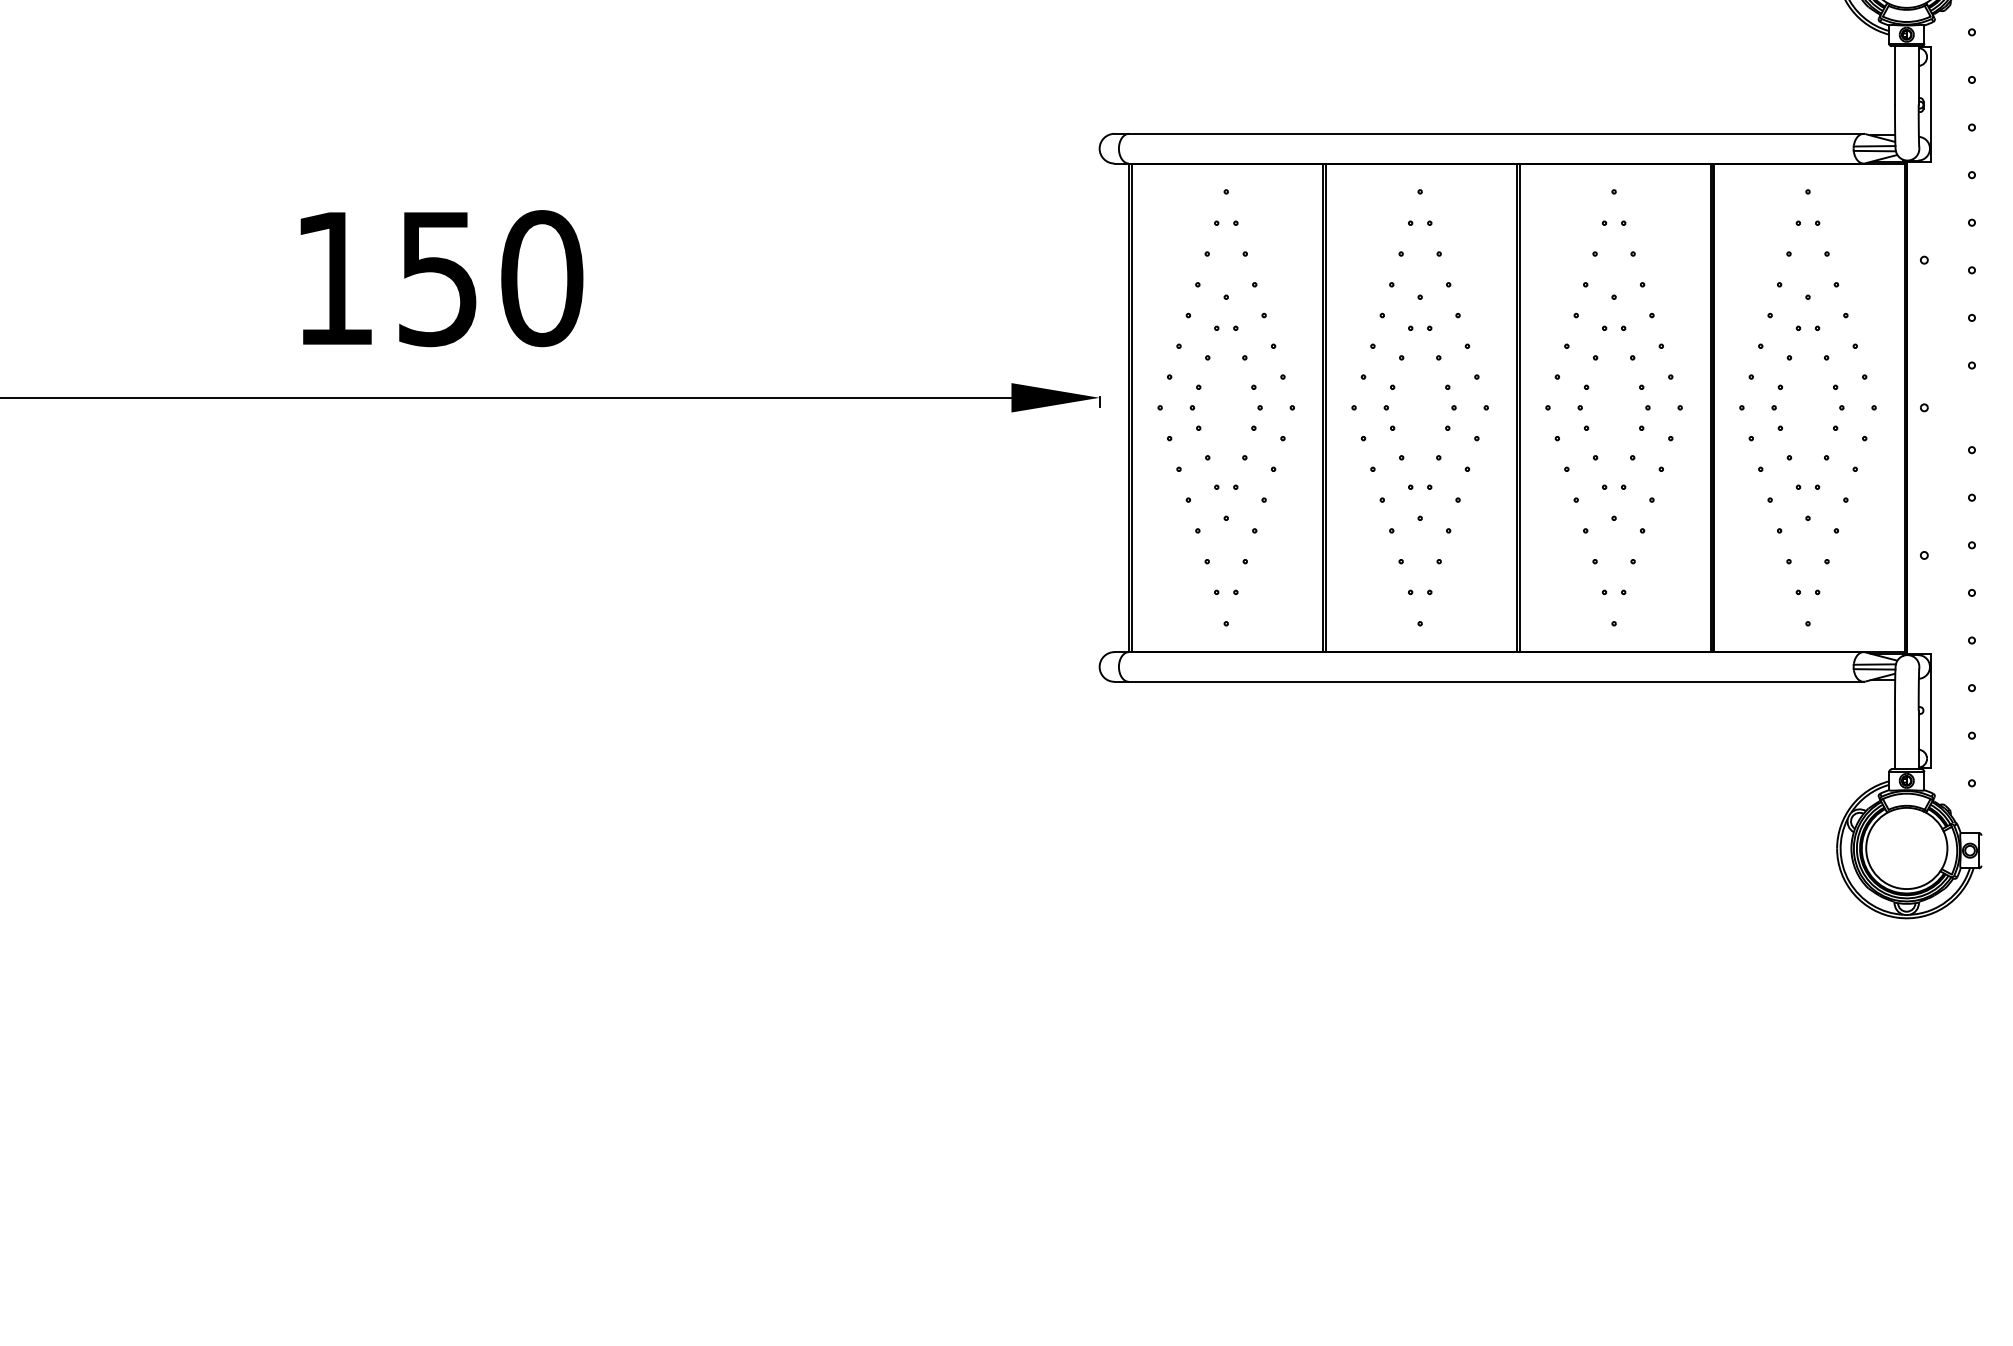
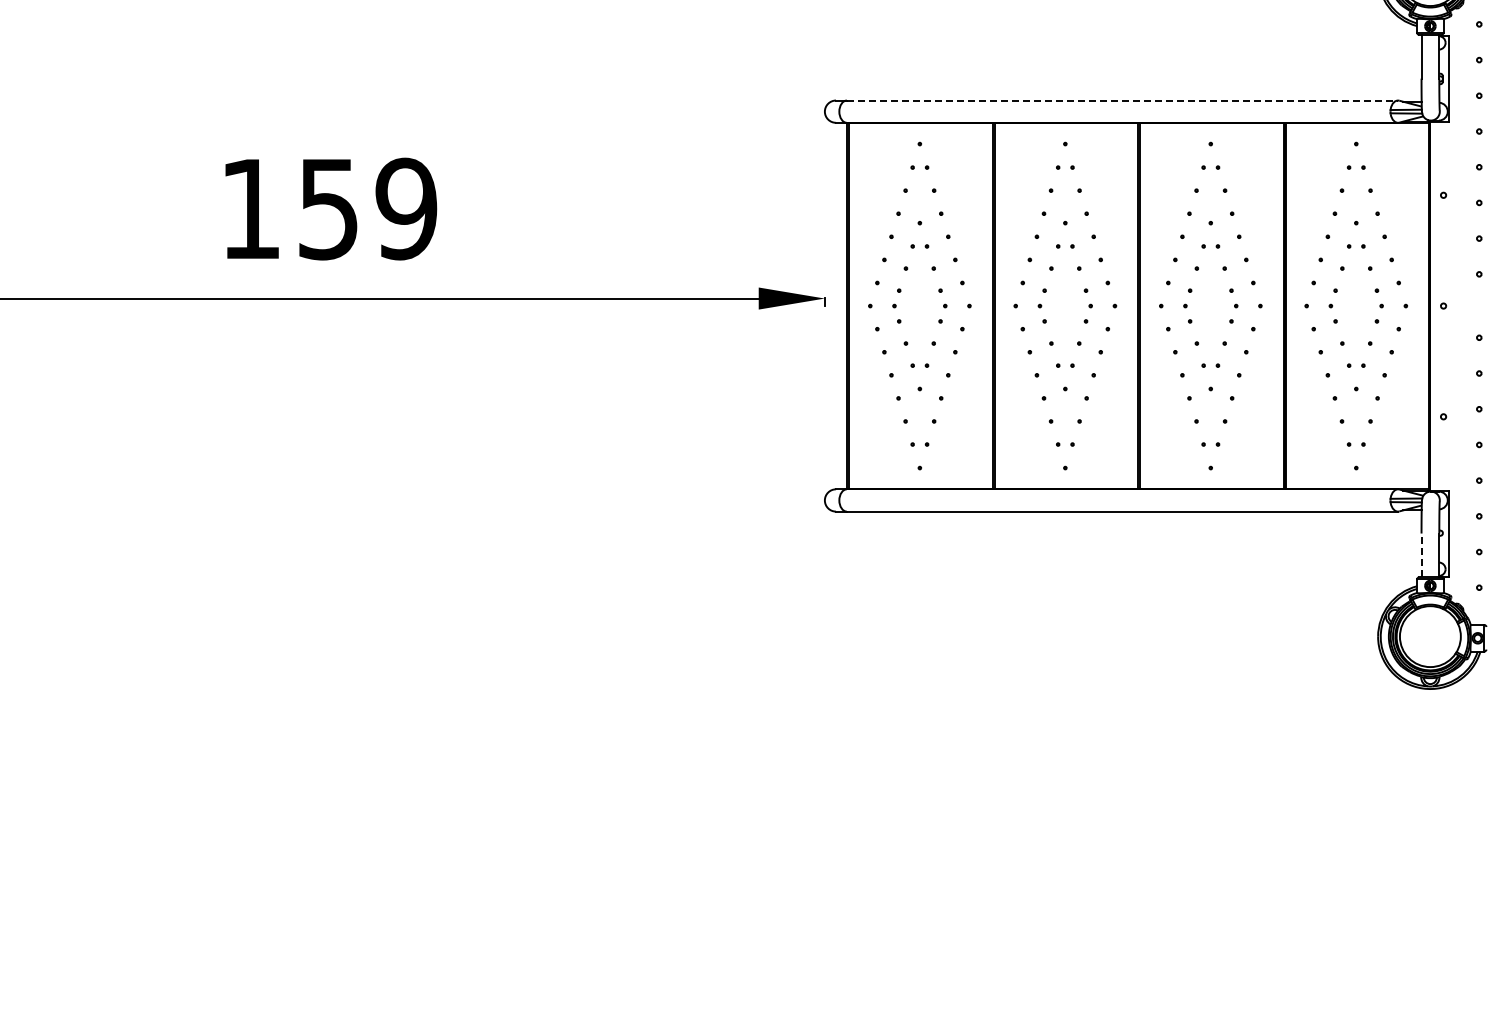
line: (1496, 133) -> (1122, 100), solid -> dashed
text: (541, 277) -> (406, 208), 150 -> 159
line: (1894, 740) -> (1421, 555), solid -> dashed

